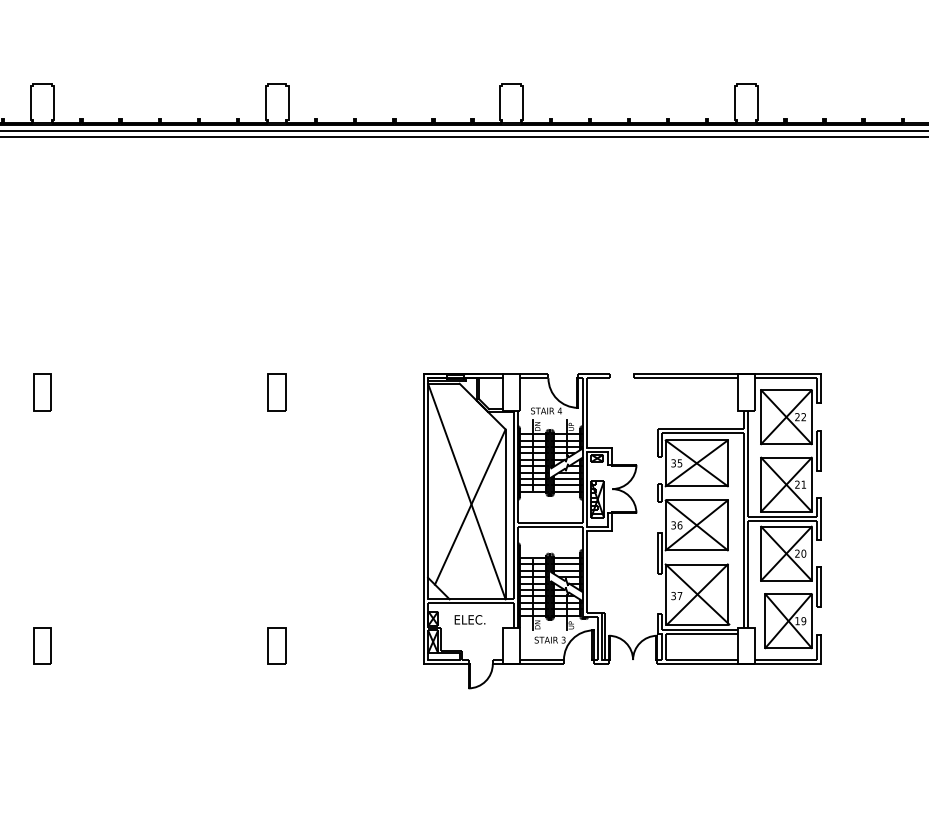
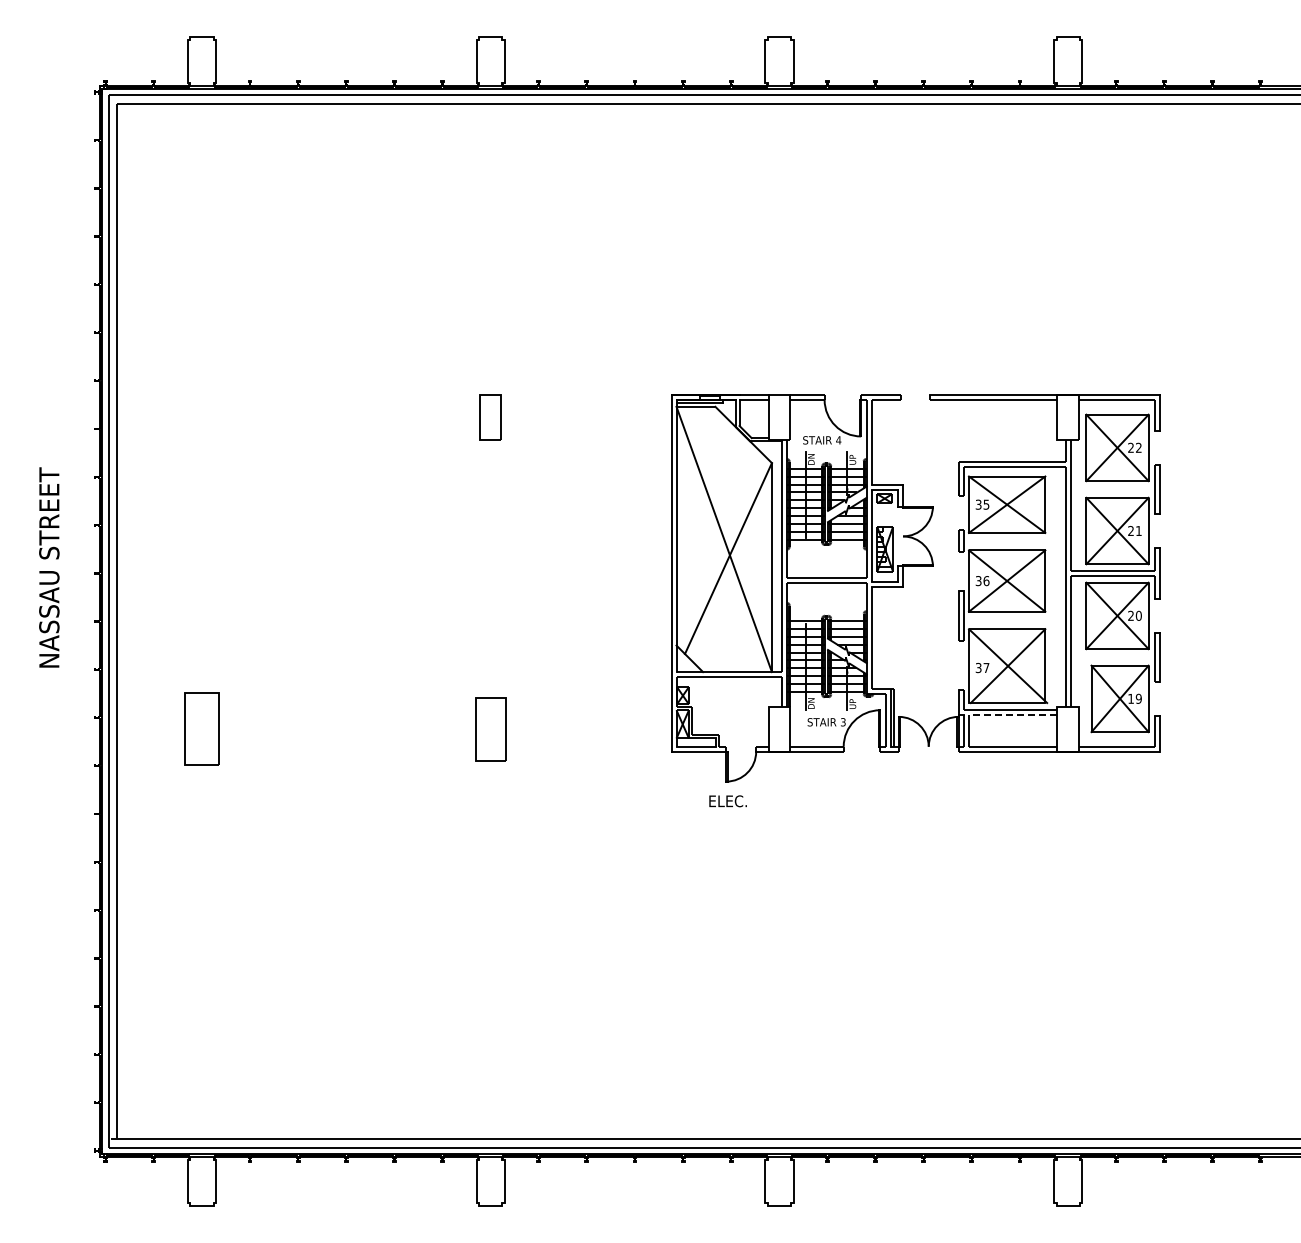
part: (42, 392) -> (201, 417), removed
text: (469, 620) -> (727, 801), moved
line: (701, 633) -> (1012, 714), solid -> dashed
part: (42, 646) -> (201, 729), size x1.6
part: (276, 646) -> (490, 729), size x1.4

